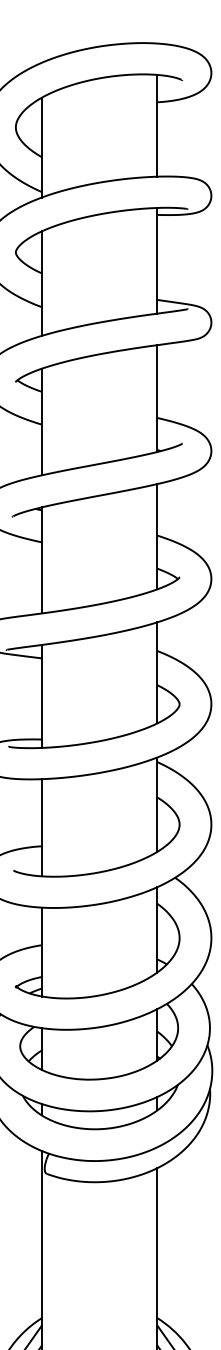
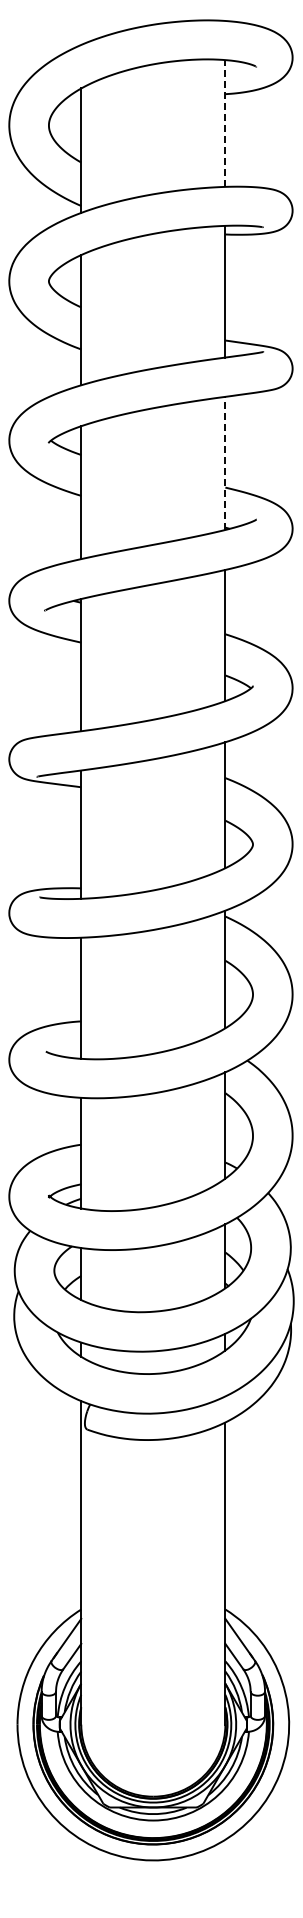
line: (157, 125) -> (225, 122), solid -> dashed
line: (157, 398) -> (225, 463), solid -> dashed

